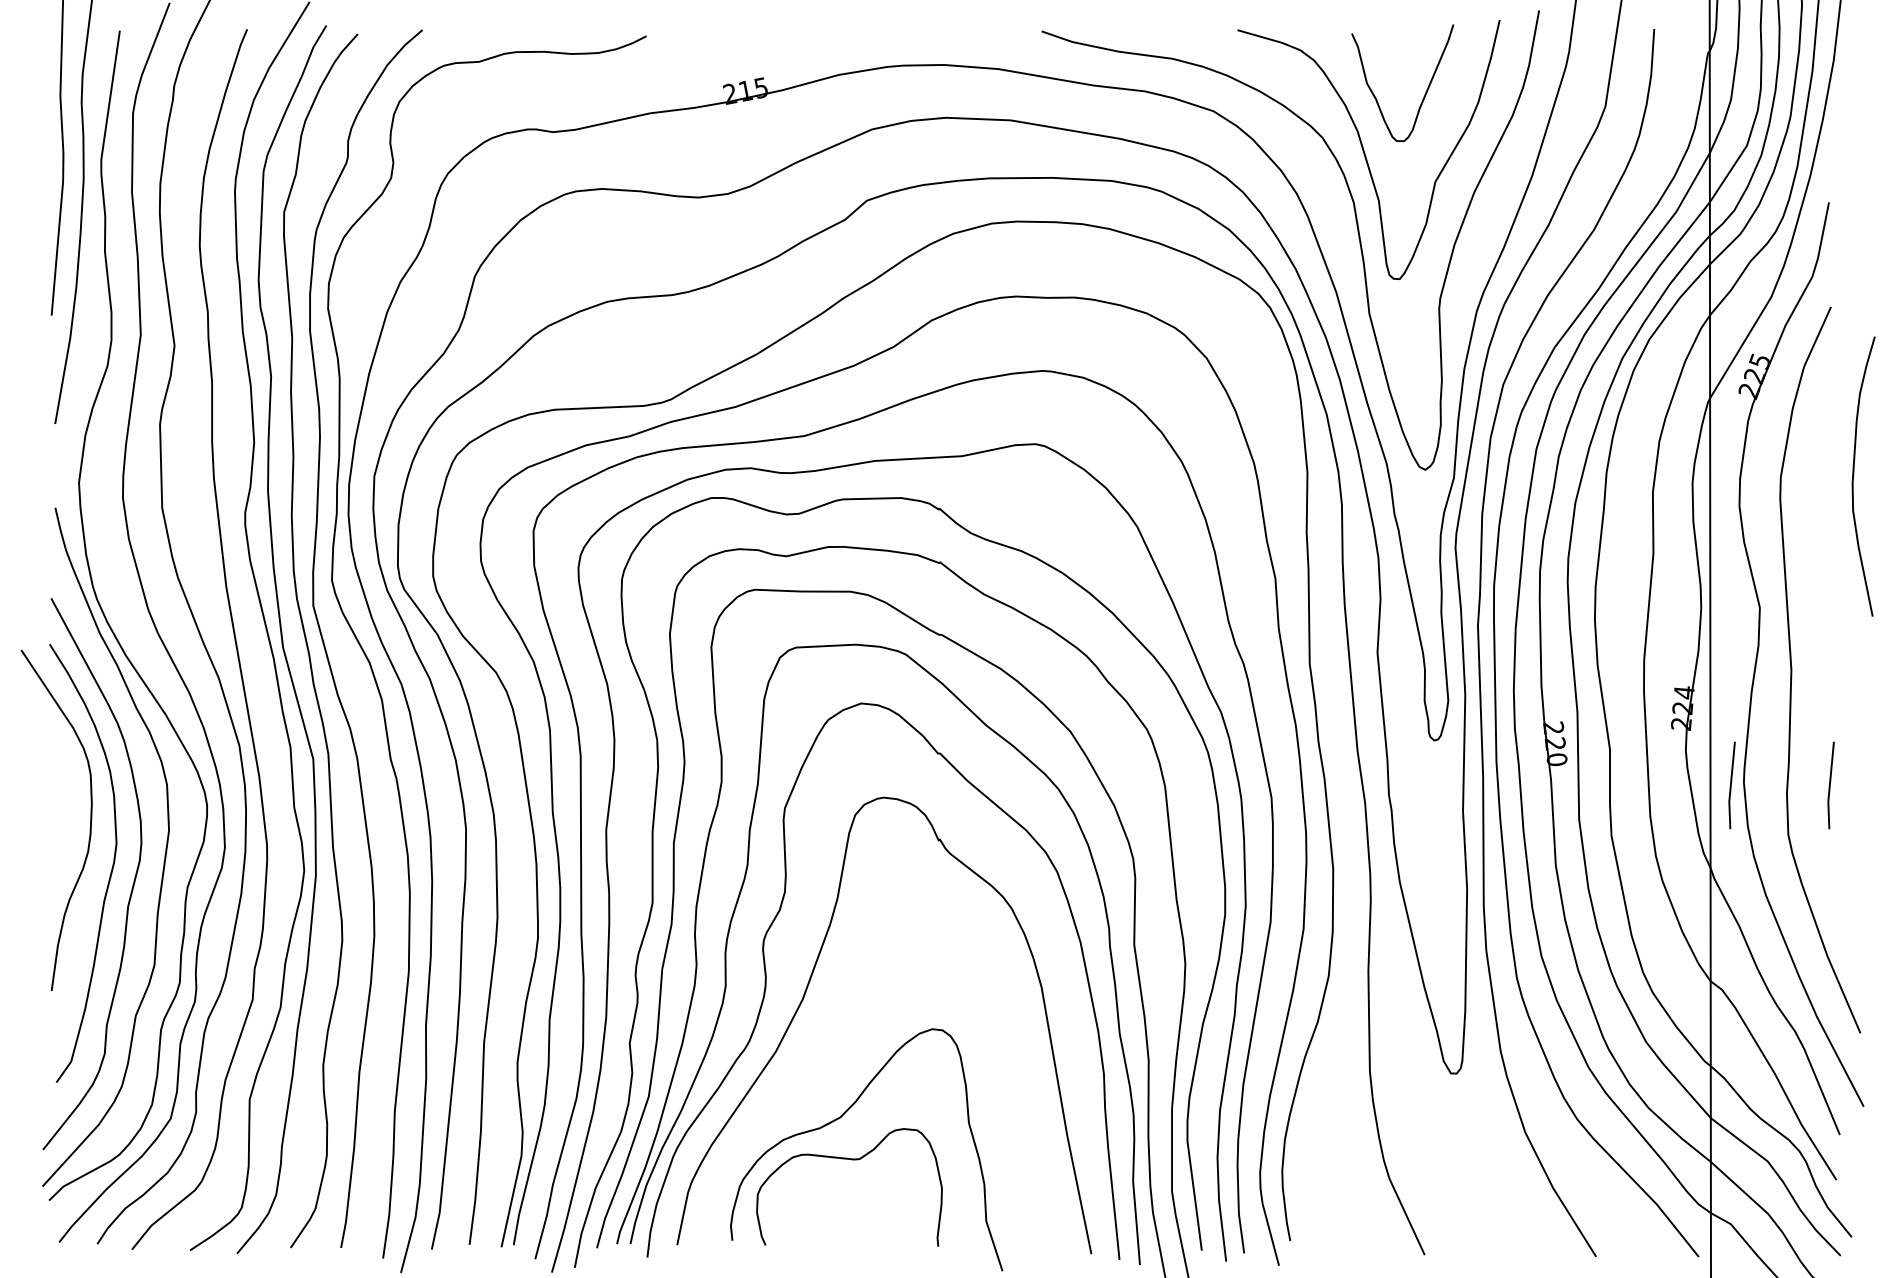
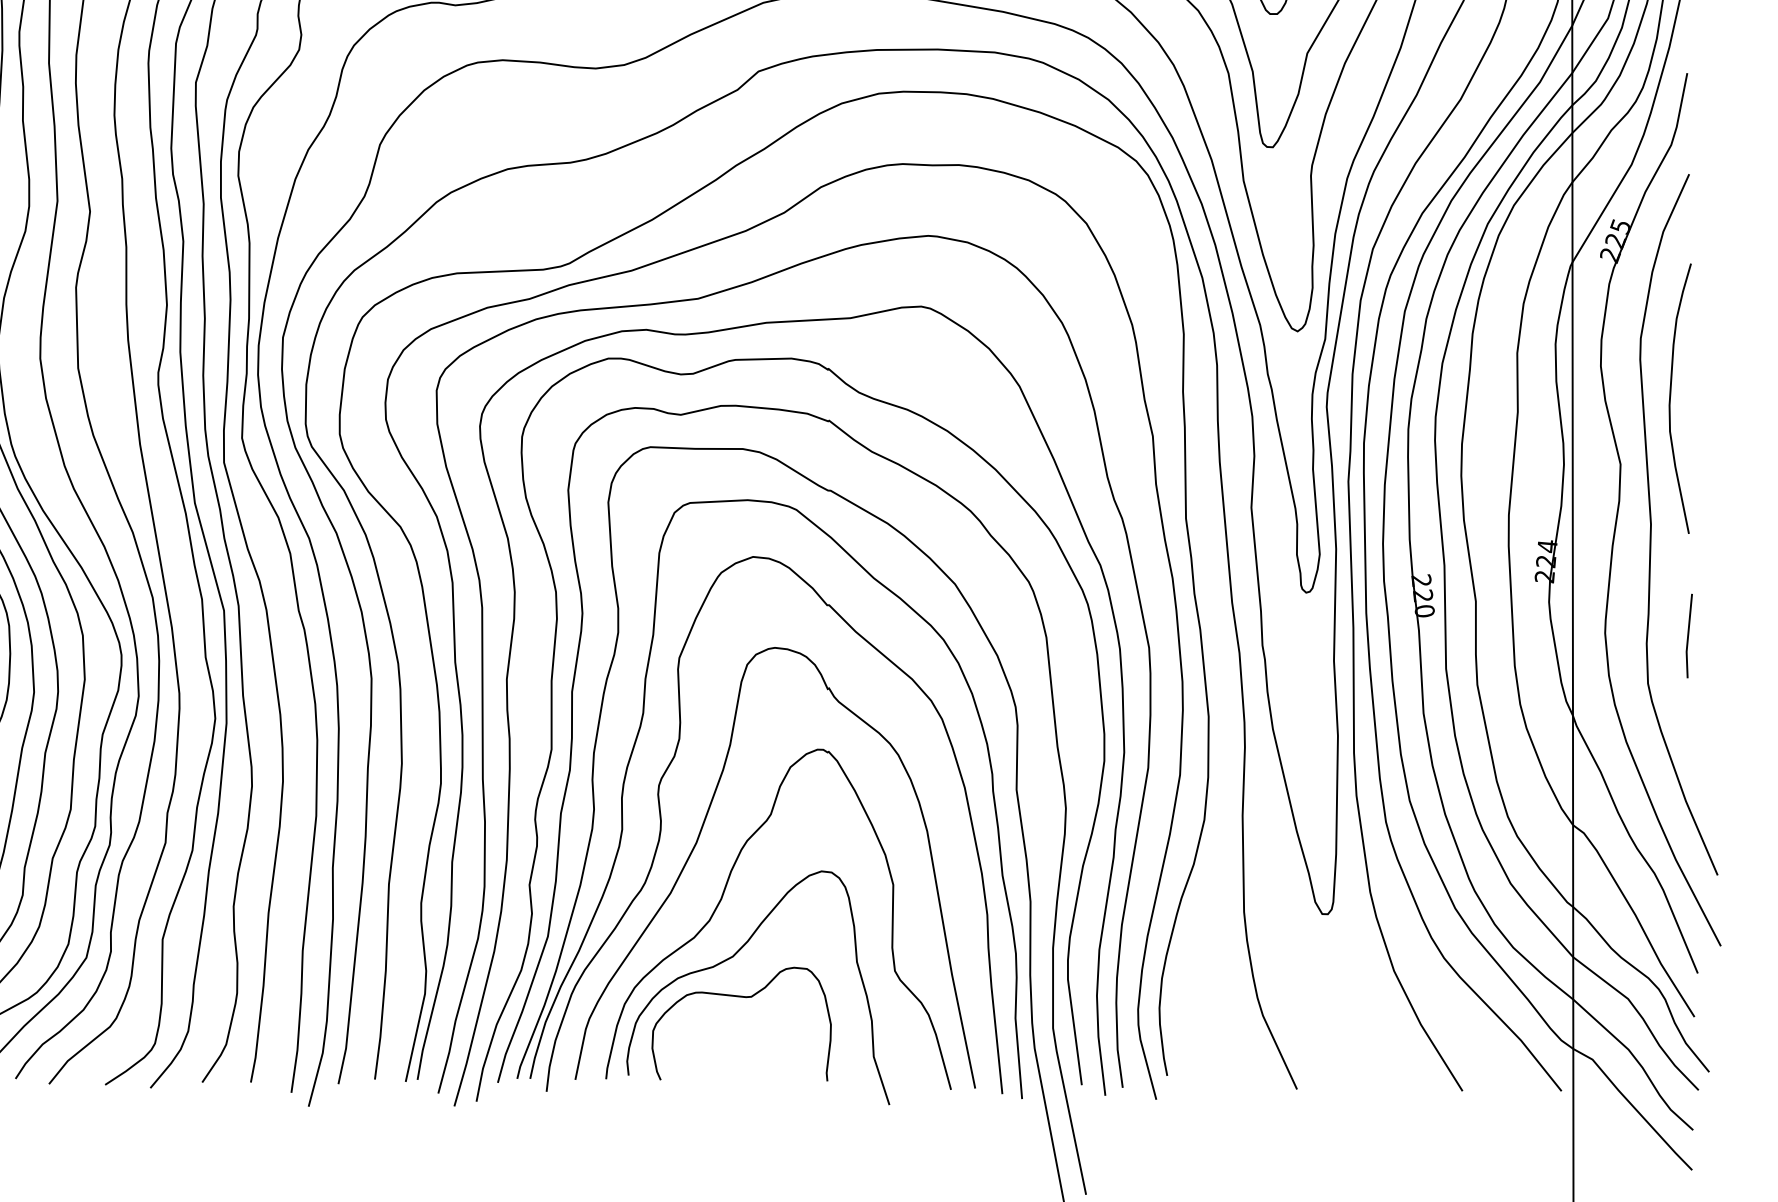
curve: (1854, 474) -> (1671, 396), moved
line: (1731, 785) -> (1593, 636), removed
curve: (829, 1058) -> (722, 899), added

